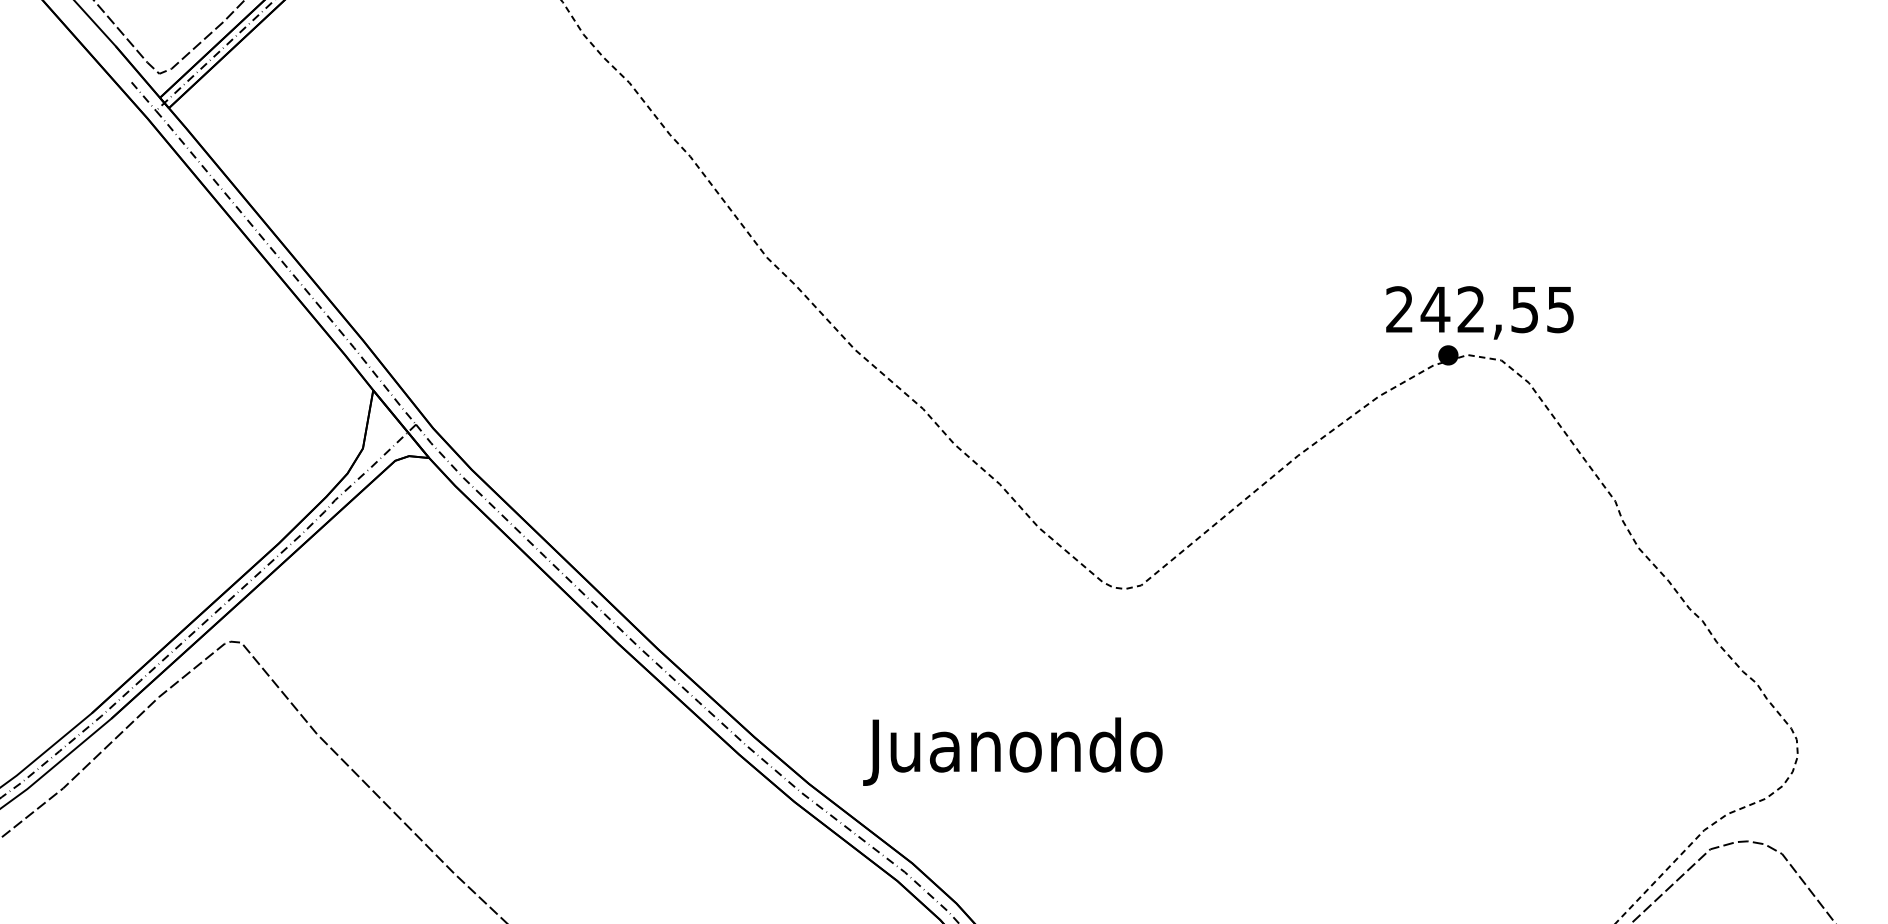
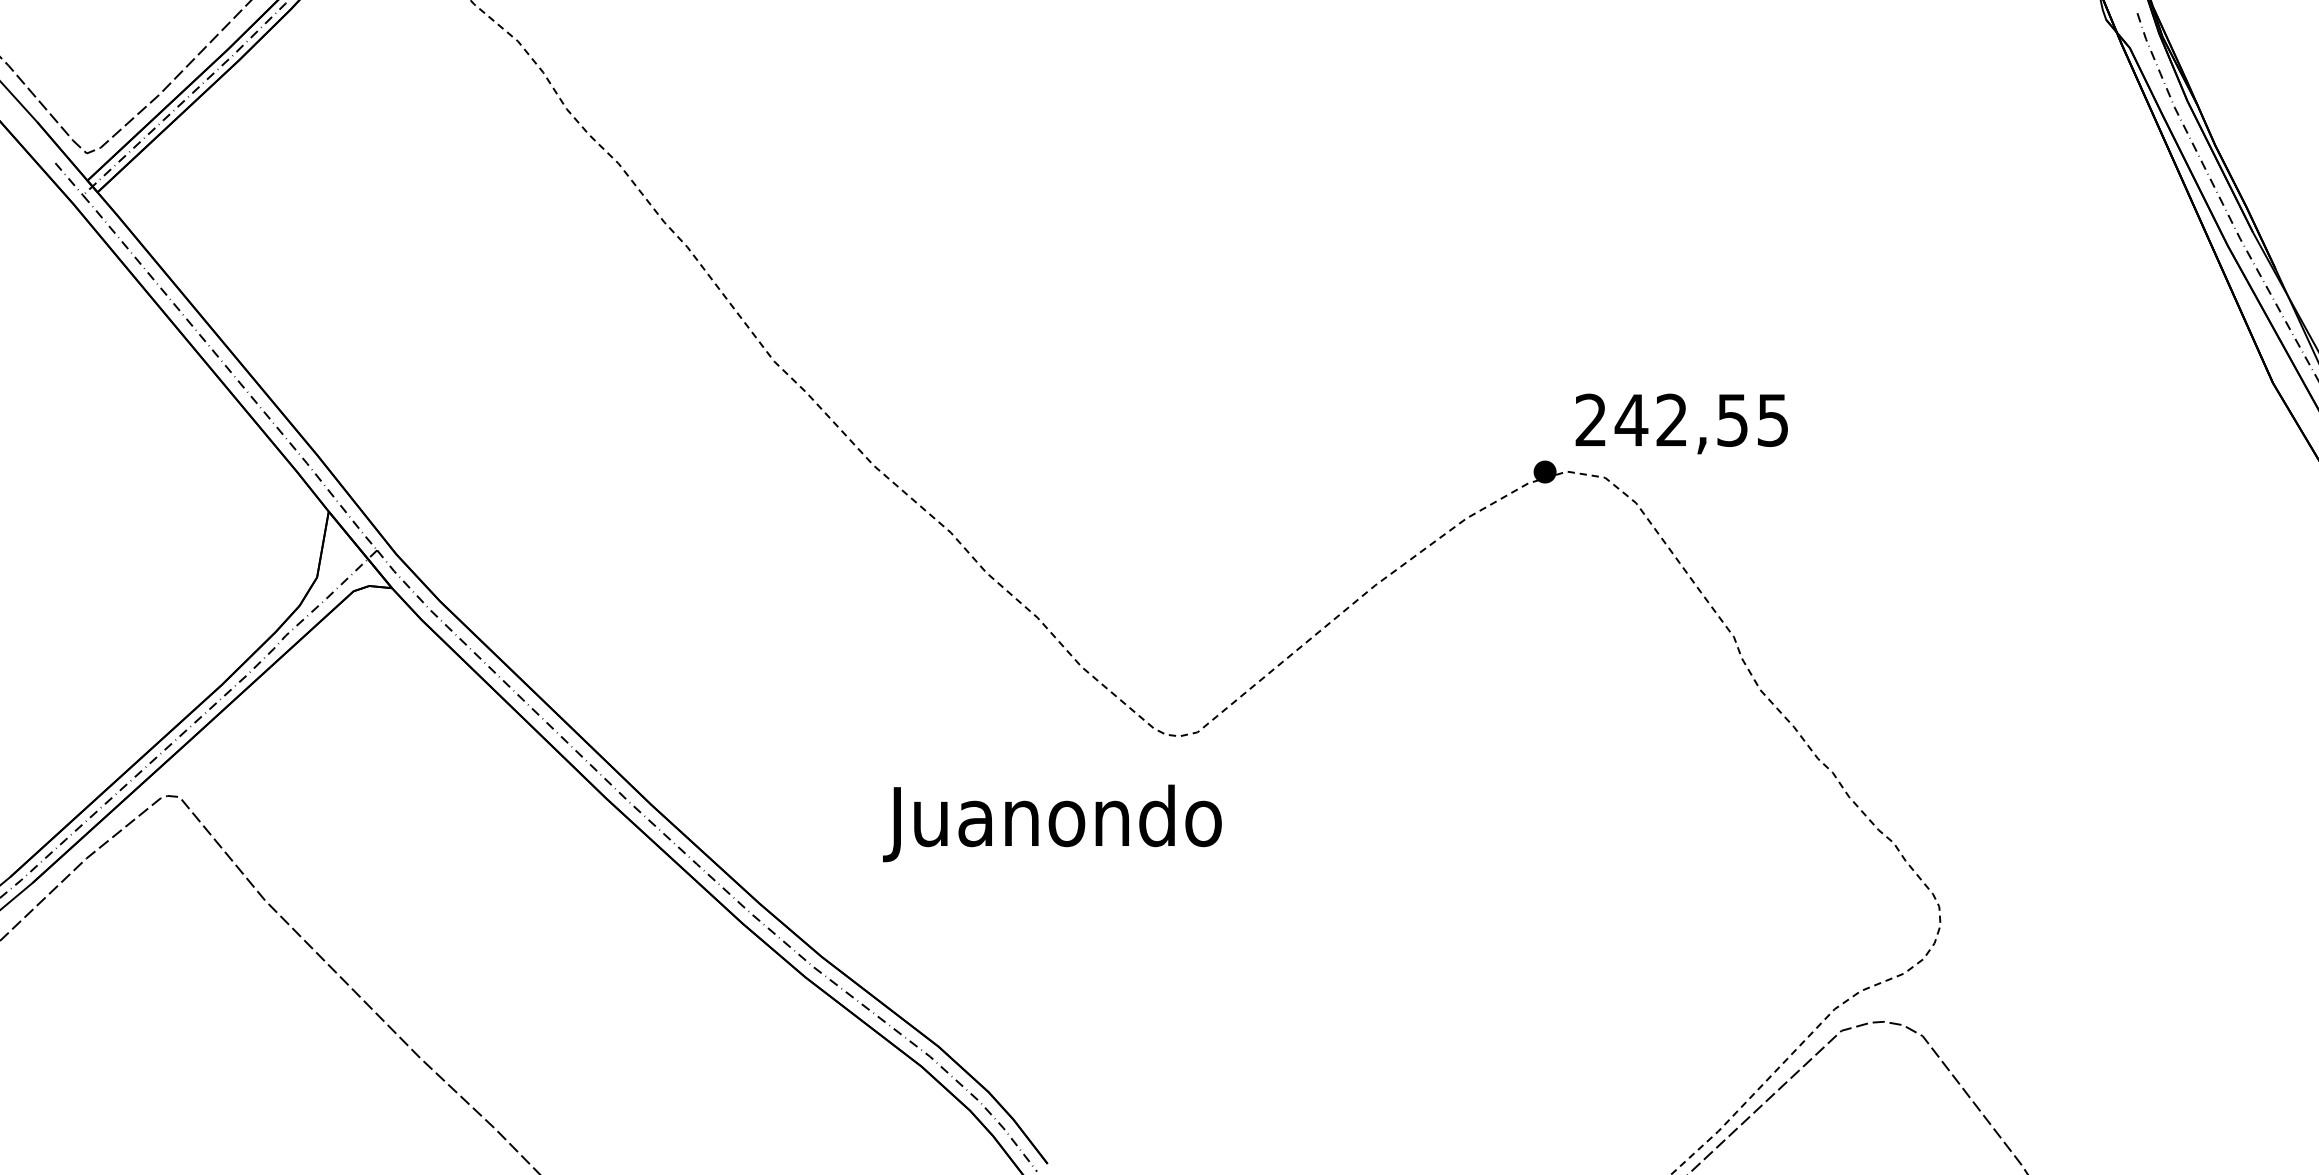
text: (1479, 312) -> (1681, 423), moved
text: (1012, 751) -> (1052, 823), moved

